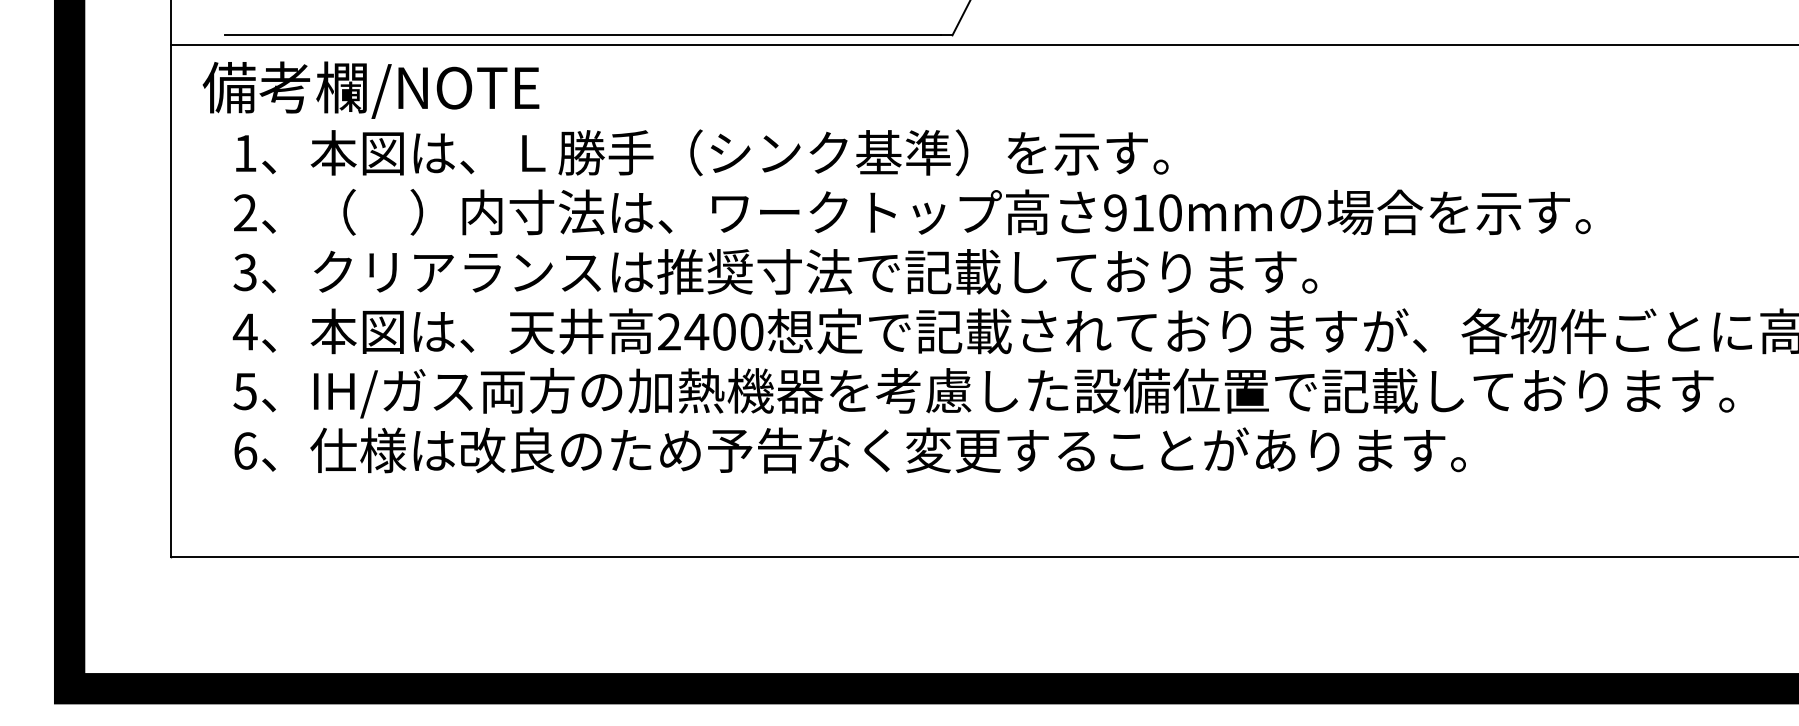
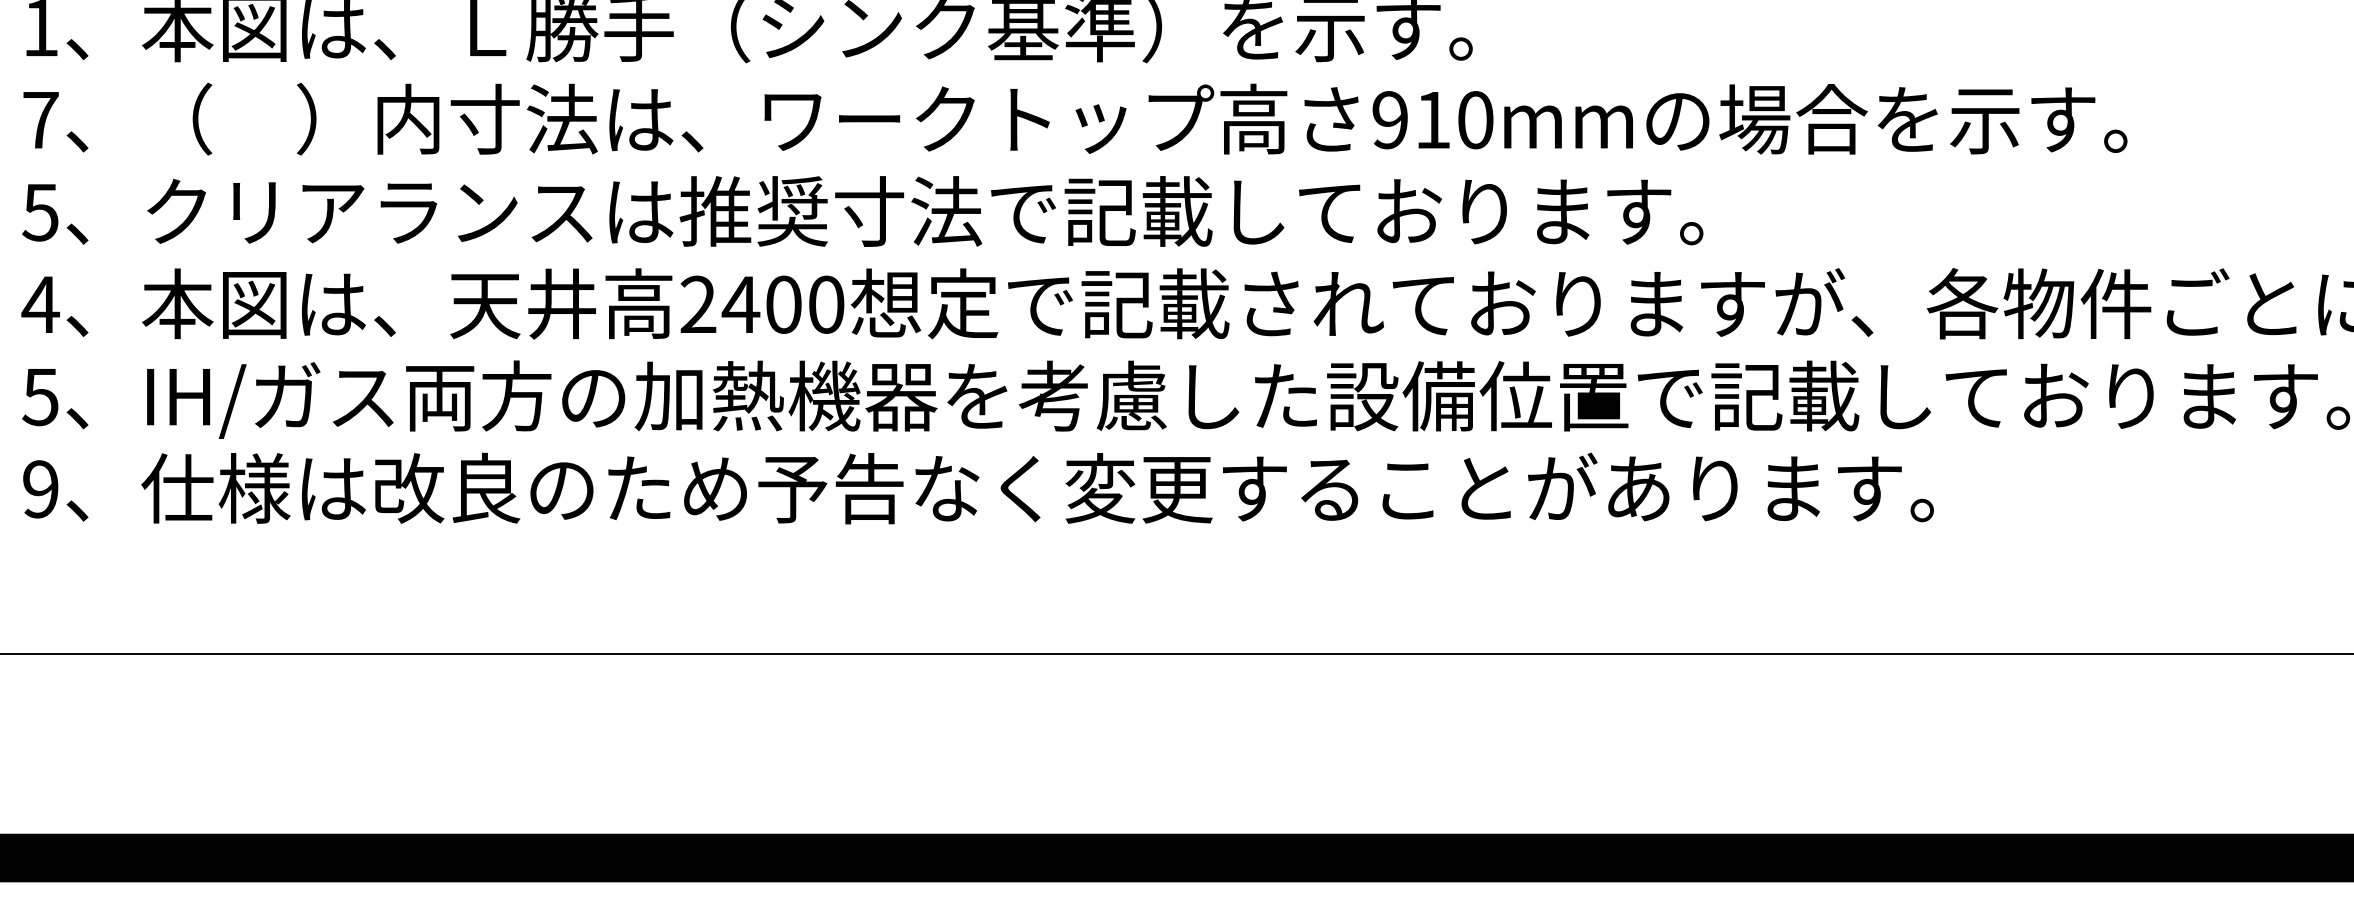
text: (245, 212) -> (40, 119), 2 -> 7
text: (244, 272) -> (39, 212), 3 -> 5
text: (245, 450) -> (40, 488), 6 -> 9

